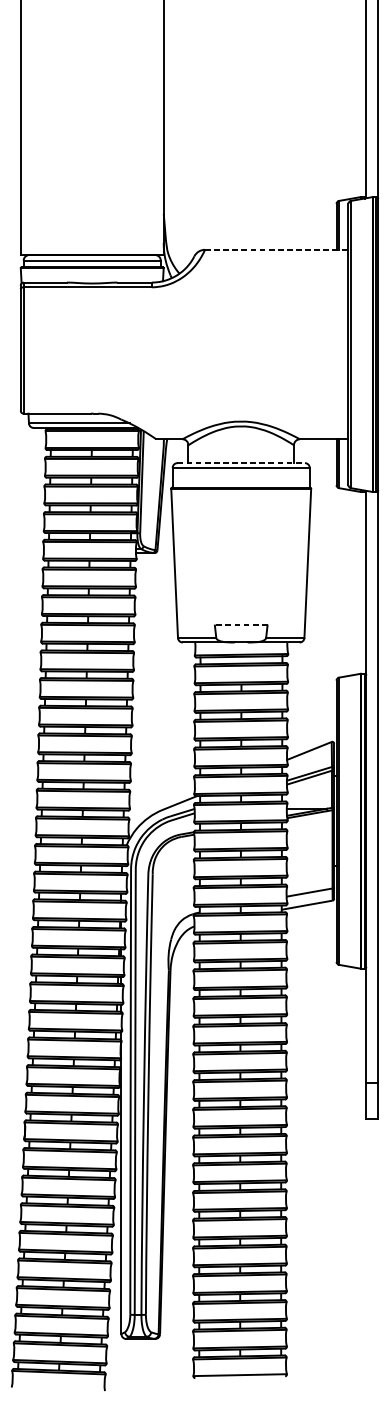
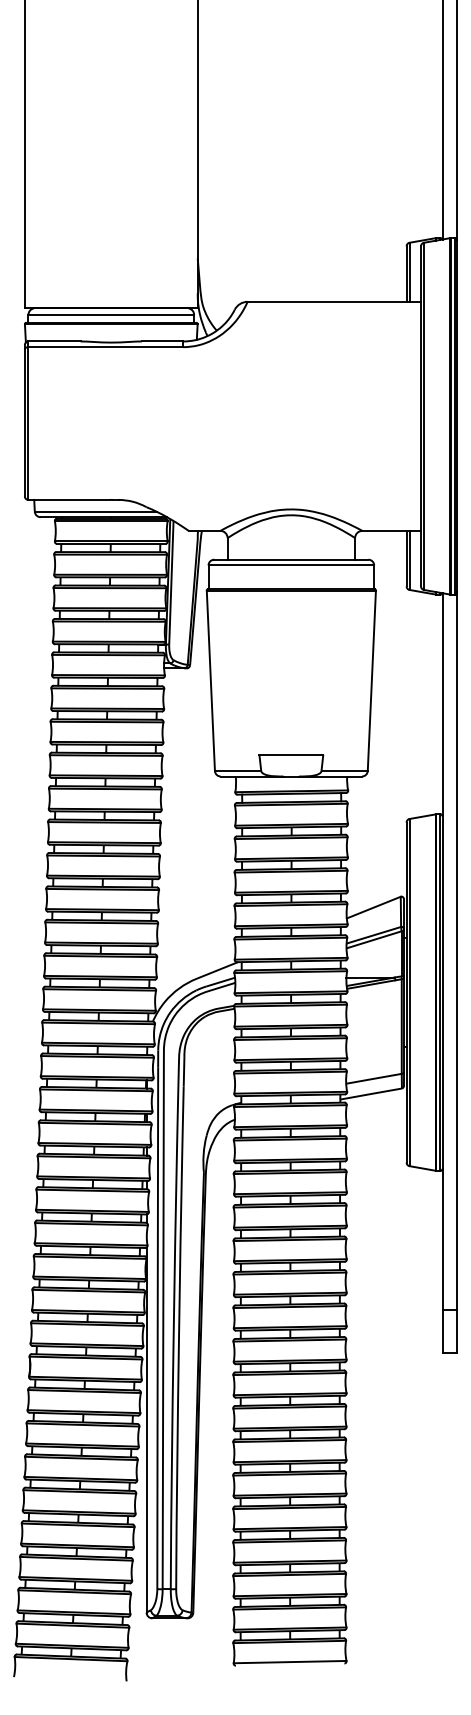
line: (276, 249) -> (334, 301), dashed -> solid
line: (241, 462) -> (291, 559), dashed -> solid
line: (241, 624) -> (291, 754), dashed -> solid

